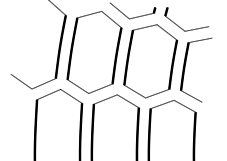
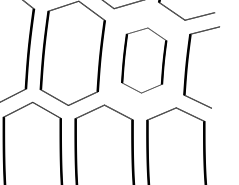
part: (150, 61) -> (143, 60), size x0.7

